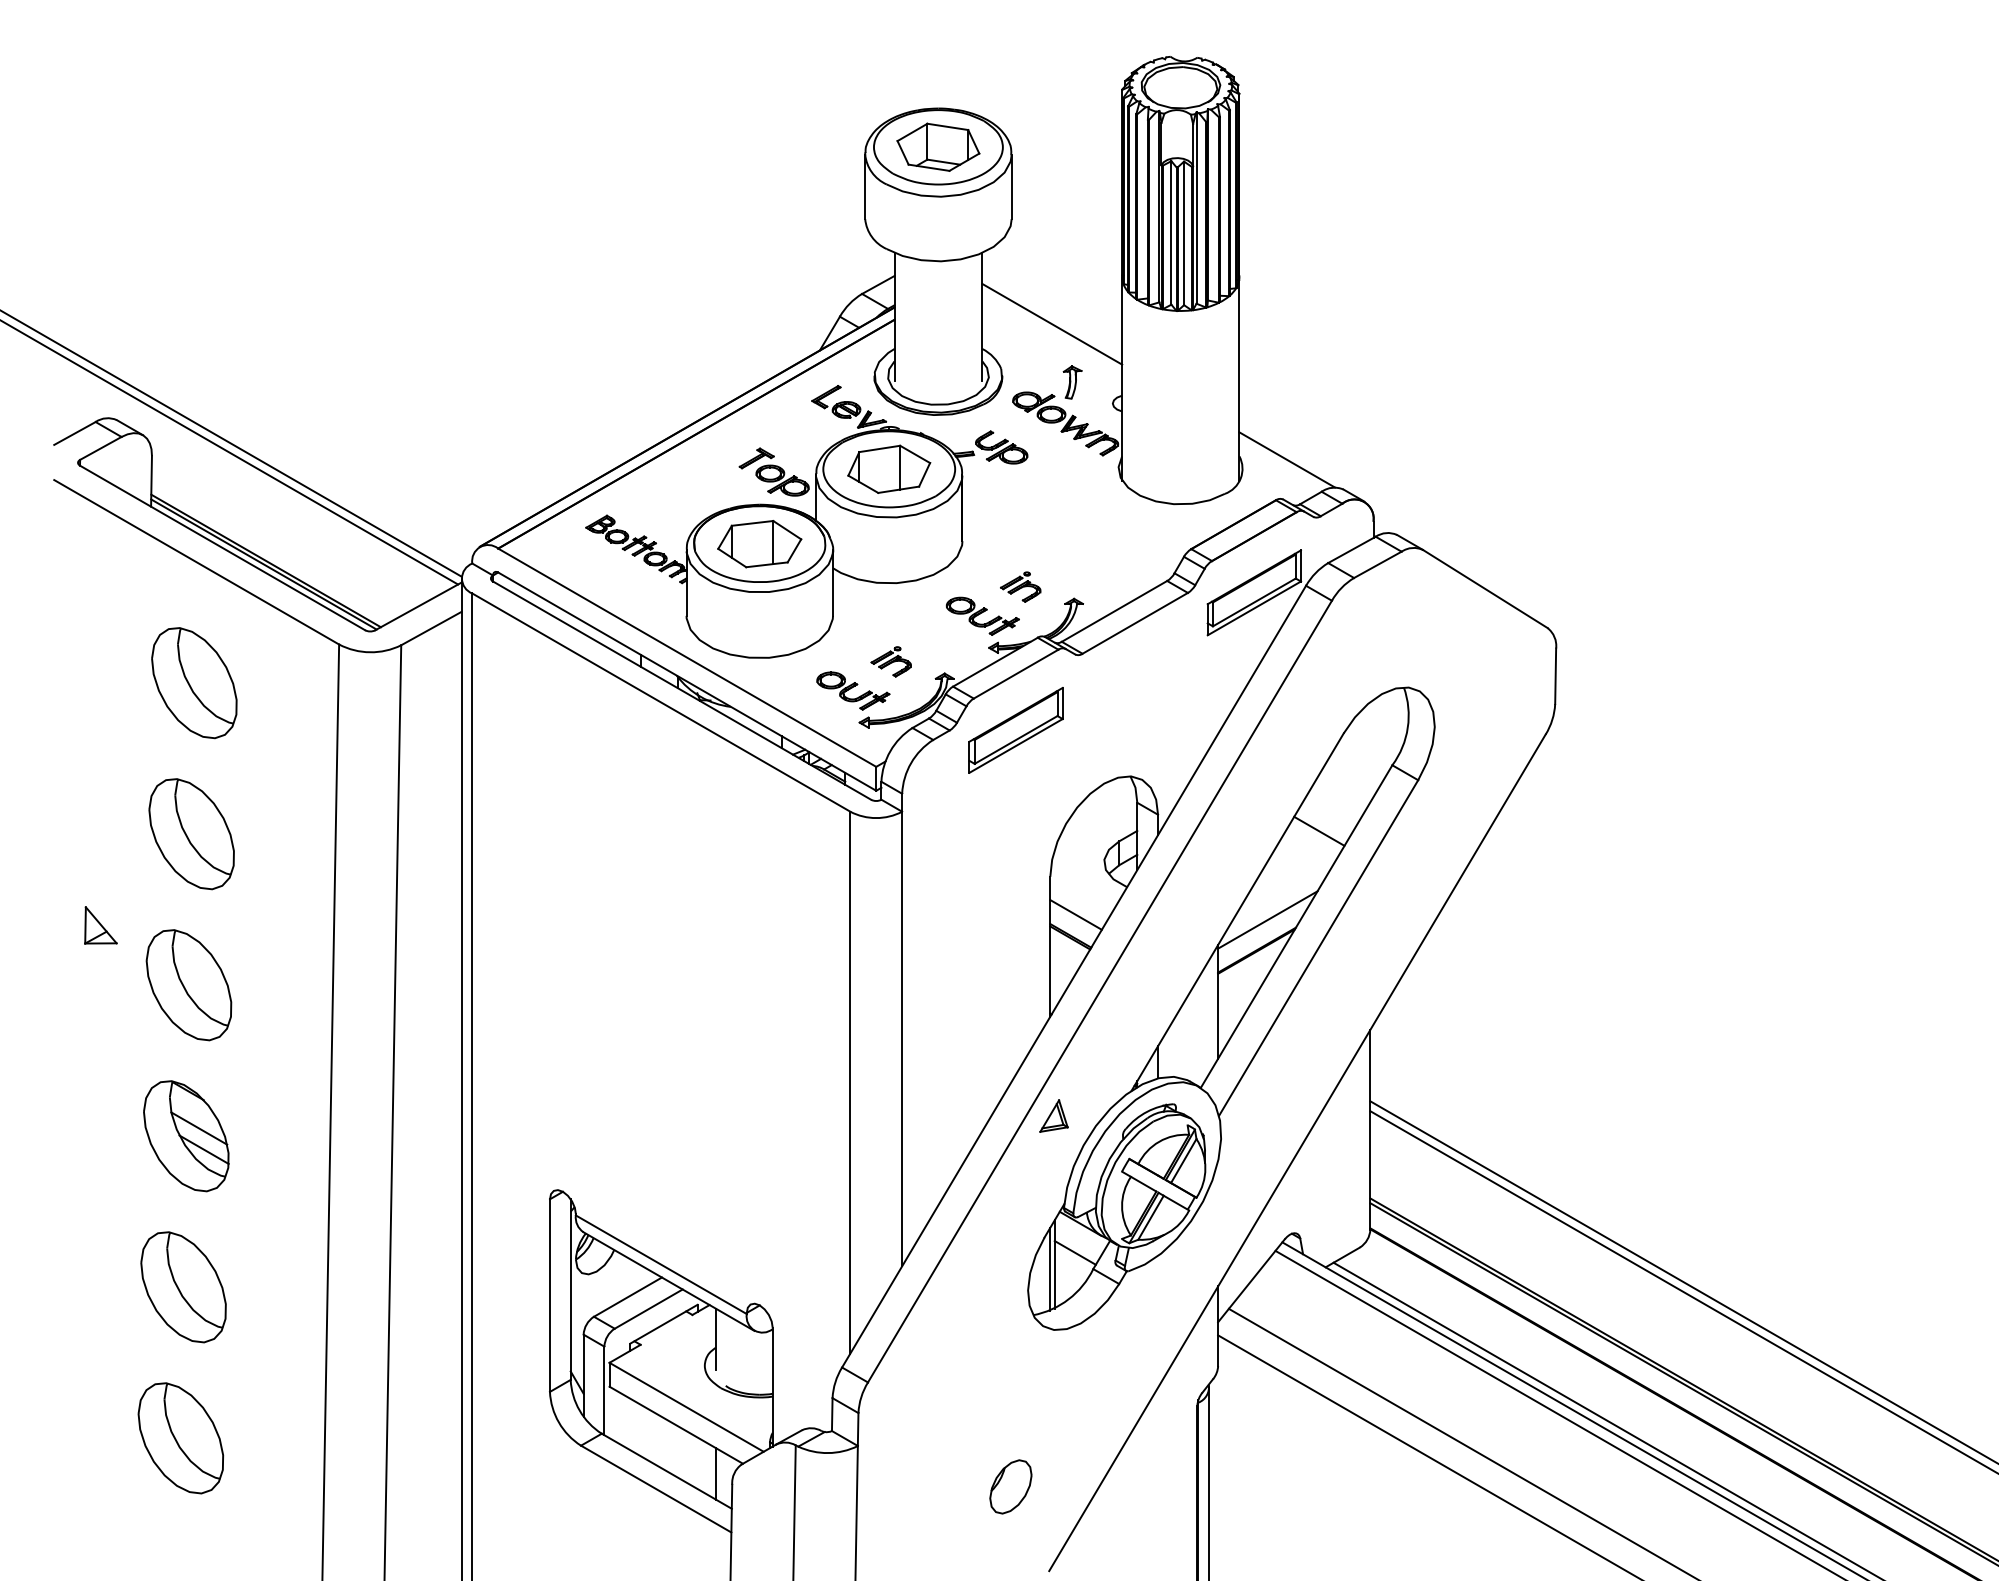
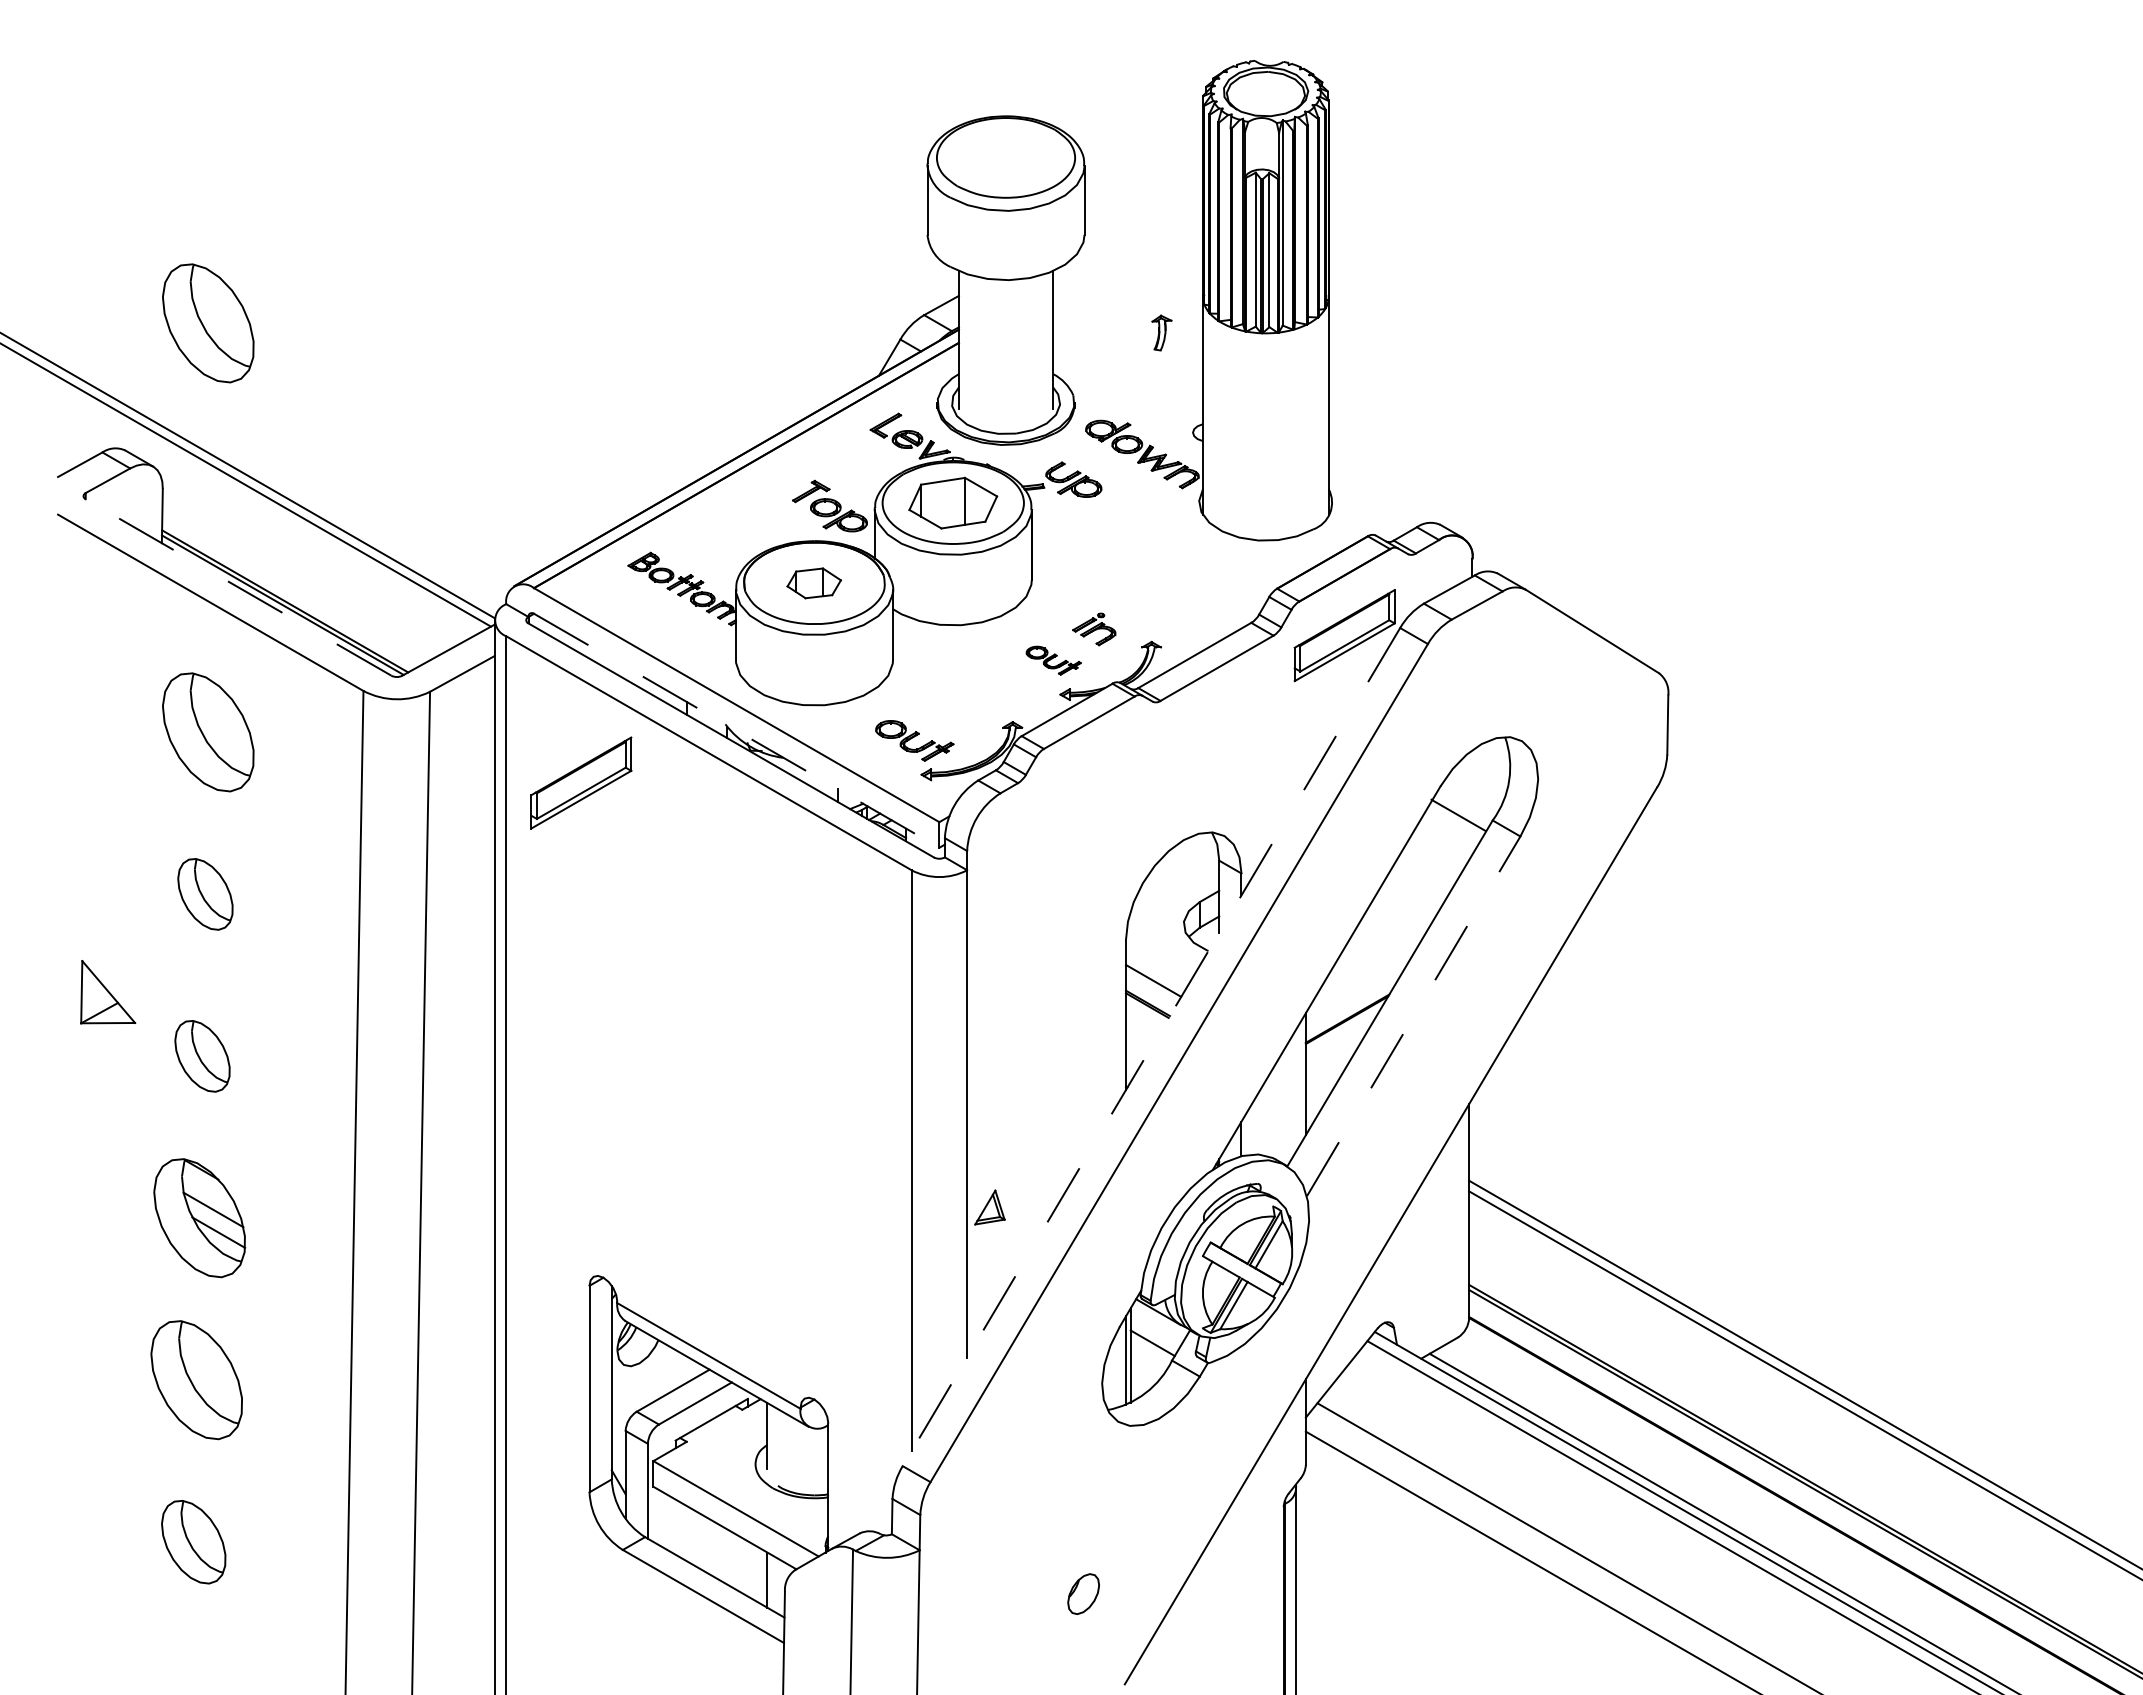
part: (937, 146) -> (1005, 157), removed
part: (194, 301) -> (208, 323), added
line: (1052, 324) -> (1128, 347), removed
part: (1072, 381) -> (1161, 332), moved
line: (1286, 459) -> (1379, 492), removed
part: (758, 544) -> (813, 583), size x0.6
line: (222, 547) -> (238, 587), solid -> dashed
part: (982, 616) -> (1053, 660), size x0.7
part: (891, 661) -> (955, 709), removed
line: (687, 682) -> (737, 731), solid -> dashed
part: (1016, 729) -> (581, 782), moved
line: (1319, 830) -> (1458, 814), moved
part: (191, 834) -> (205, 894), size x0.6
line: (1267, 920) -> (1358, 986), removed
part: (100, 924) -> (107, 991), size x1.6
line: (1318, 947) -> (1413, 1015), solid -> dashed
line: (1074, 977) -> (1151, 1047), solid -> dashed
part: (188, 985) -> (202, 1056), size x0.6
part: (1053, 1116) -> (989, 1207), moved
part: (180, 1438) -> (193, 1542), size x0.7
part: (1010, 1486) -> (1083, 1593), size x0.7

